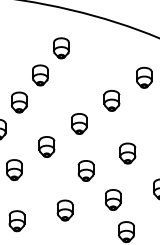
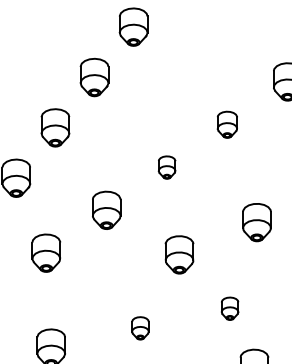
part: (111, 100) -> (226, 124), size x0.7
part: (79, 123) -> (167, 166), size x0.6
part: (113, 199) -> (230, 307), size x0.6
part: (64, 210) -> (139, 328), size x0.6

